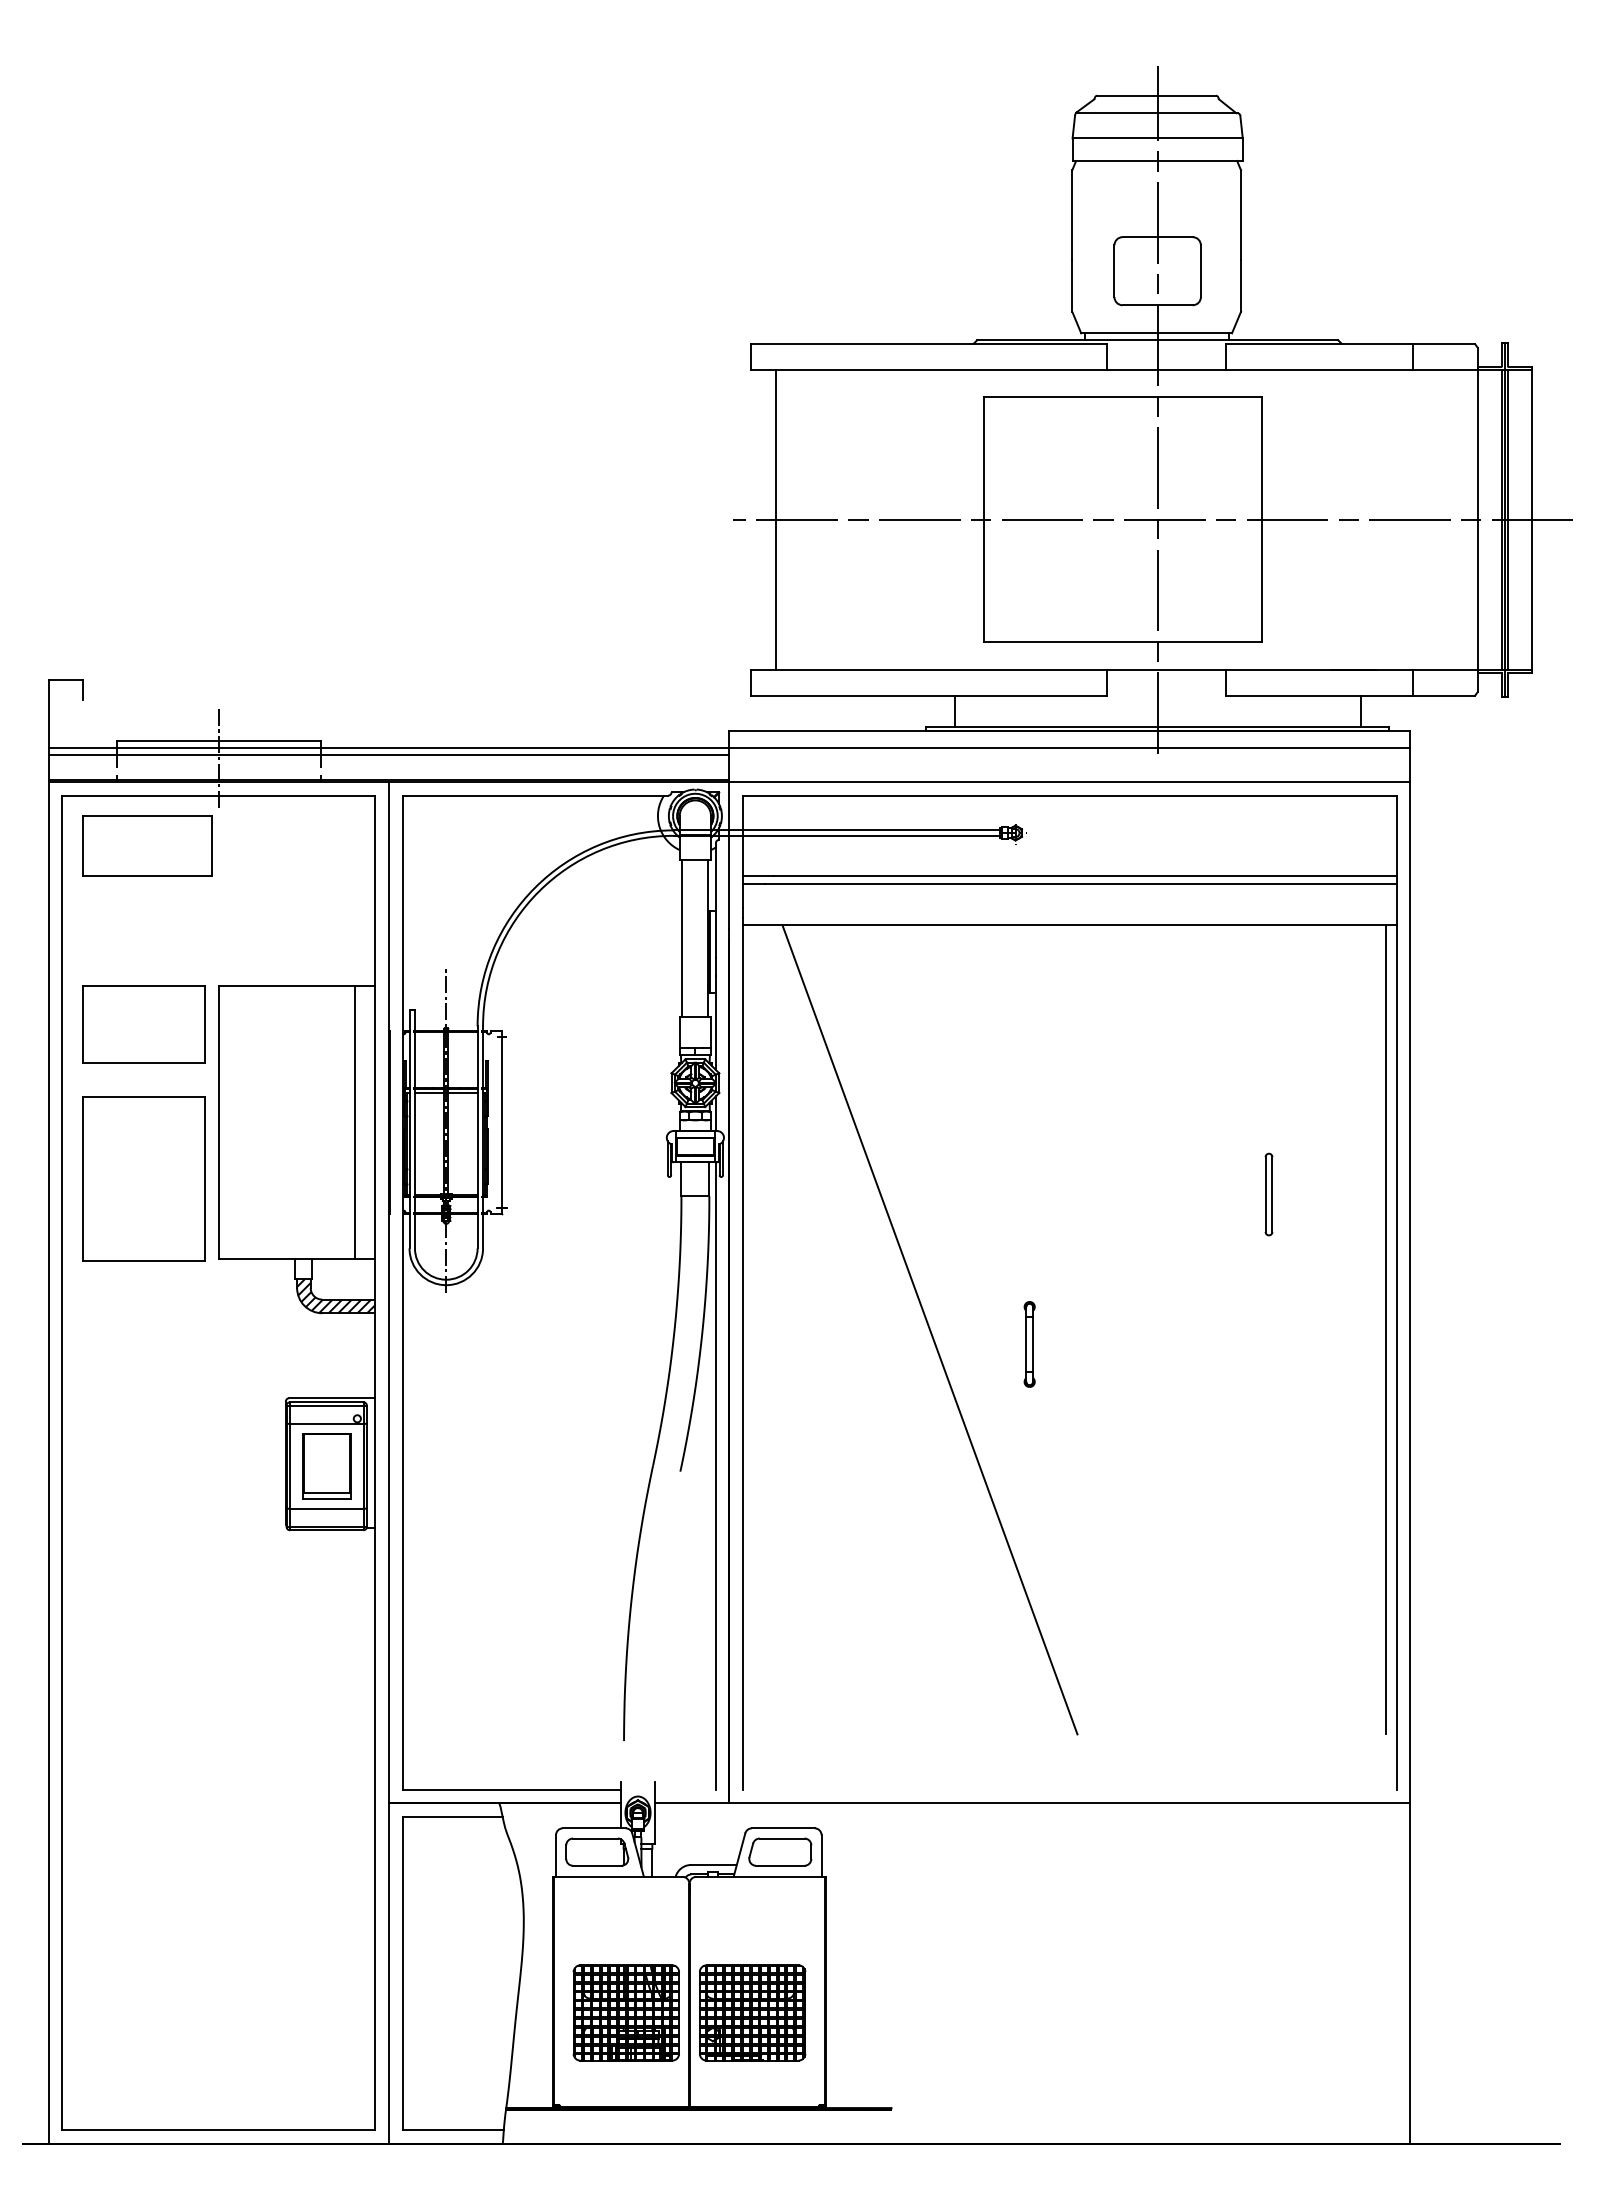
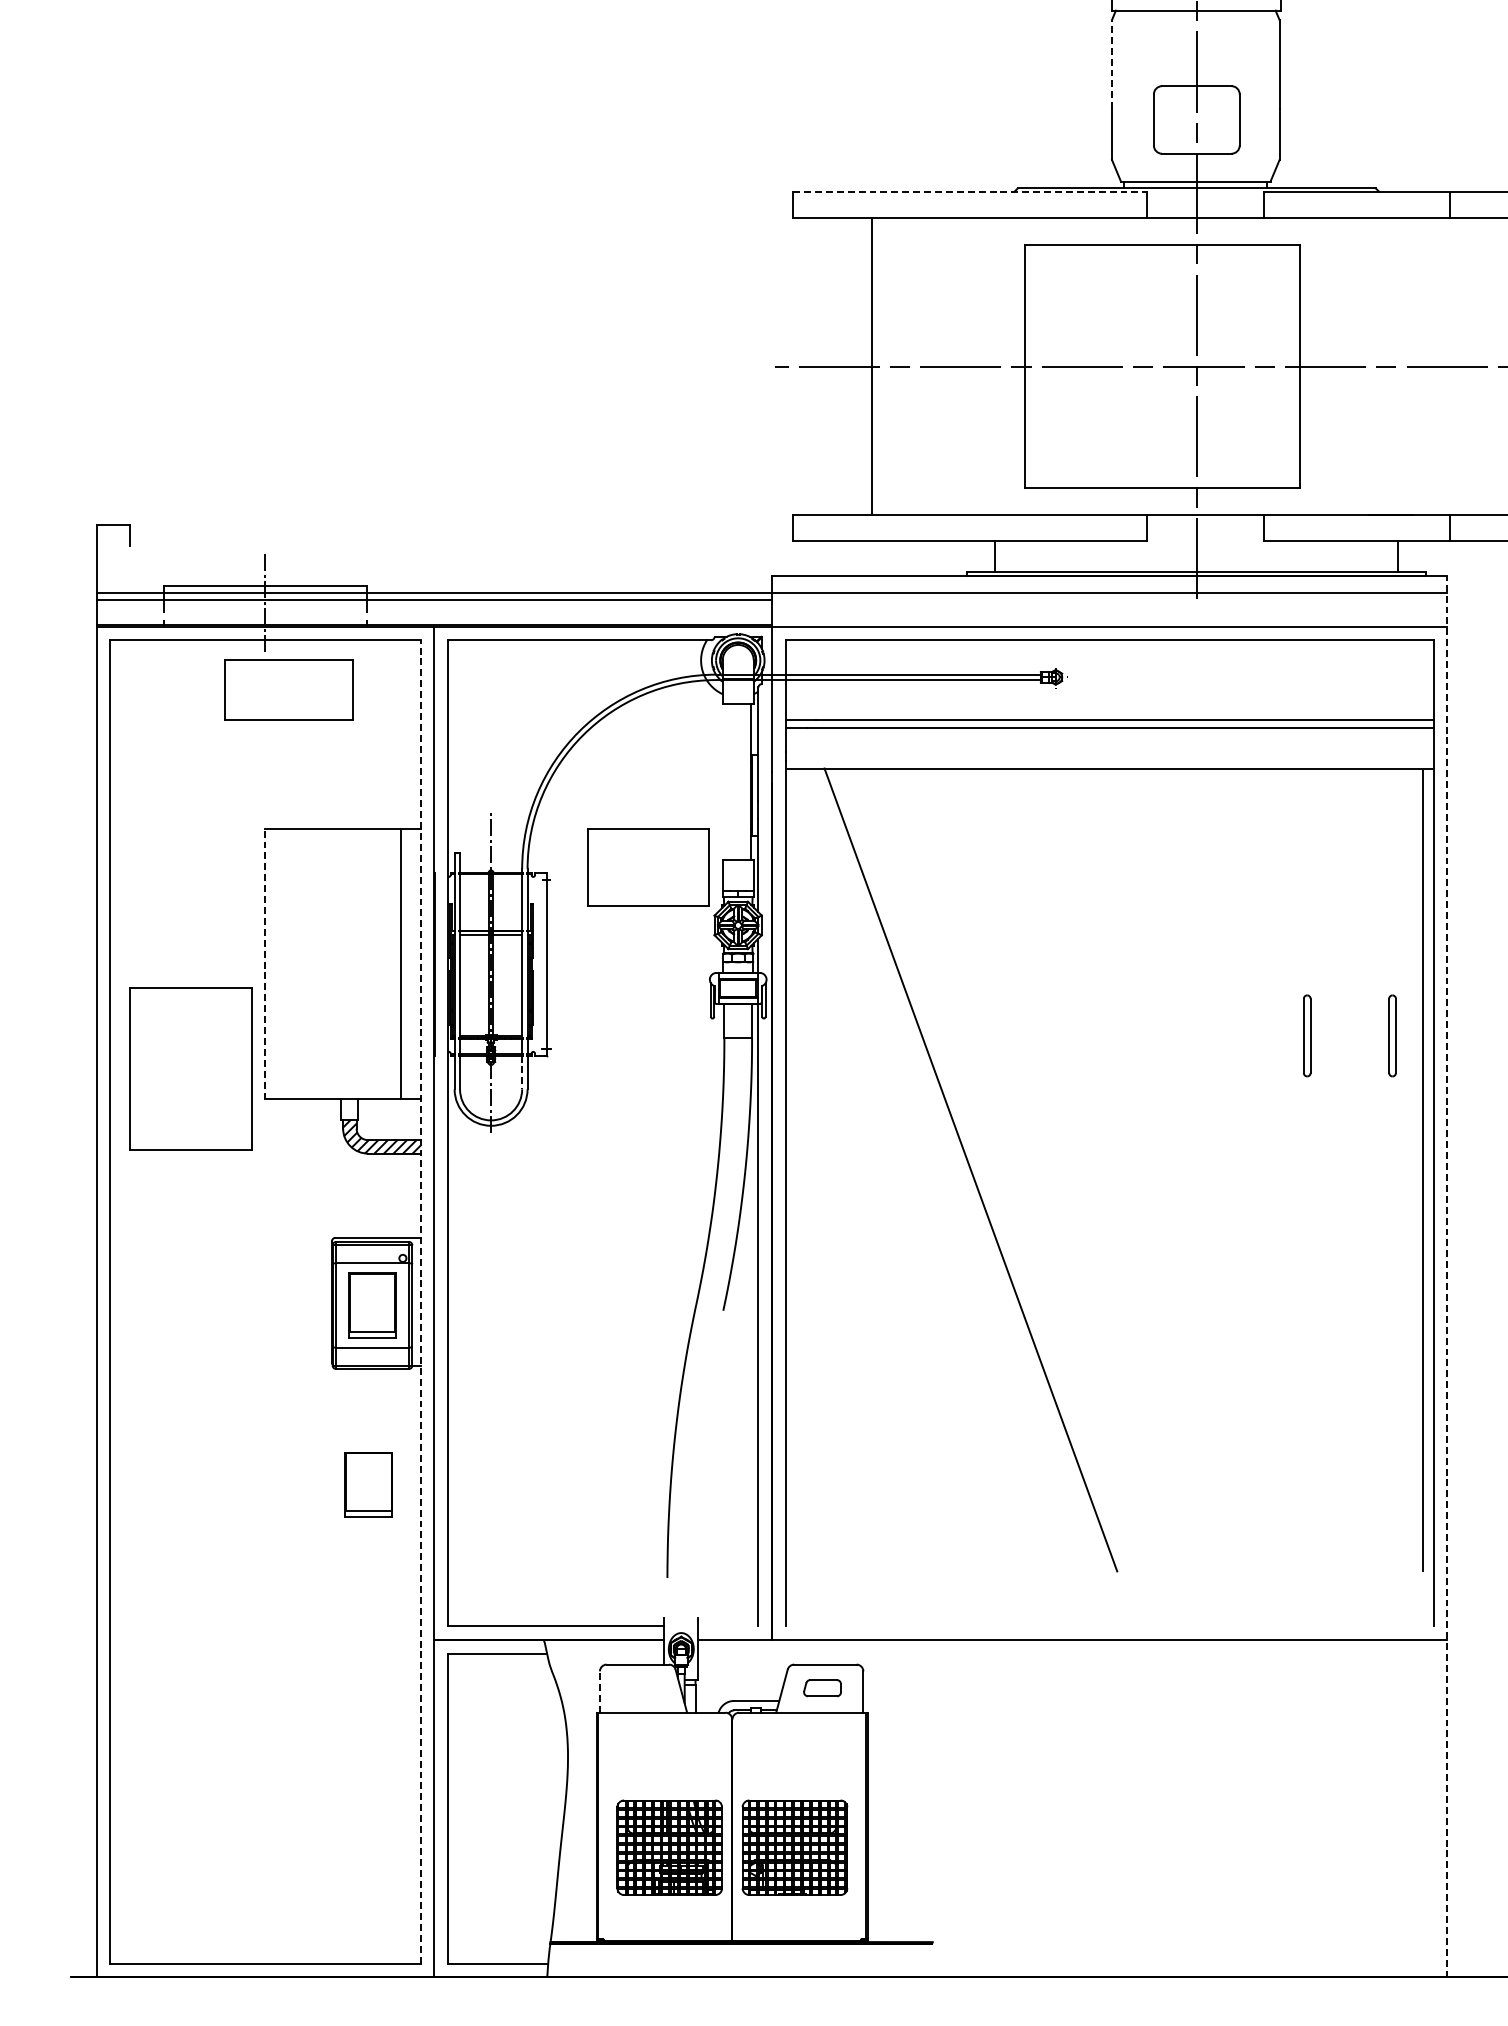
line: (1072, 214) -> (1112, 63), solid -> dashed
line: (929, 344) -> (970, 192), solid -> dashed
line: (776, 519) -> (872, 366), moved
part: (147, 845) -> (288, 689), moved
line: (682, 938) -> (725, 781), removed
part: (143, 1024) -> (648, 867), moved
line: (218, 1121) -> (265, 963), solid -> dashed
part: (143, 1178) -> (190, 1068), moved
part: (1354, 1194) -> (1392, 1035), added
line: (477, 1231) -> (522, 1072), solid -> dashed
part: (1029, 1344) -> (1069, 1184), removed
line: (1410, 1436) -> (1447, 1275), solid -> dashed
line: (375, 1462) -> (420, 1301), solid -> dashed
part: (322, 1647) -> (368, 1485), added
part: (597, 1851) -> (641, 1687), removed
part: (780, 1851) -> (822, 1687), size x0.6
line: (556, 1855) -> (600, 1691), solid -> dashed

